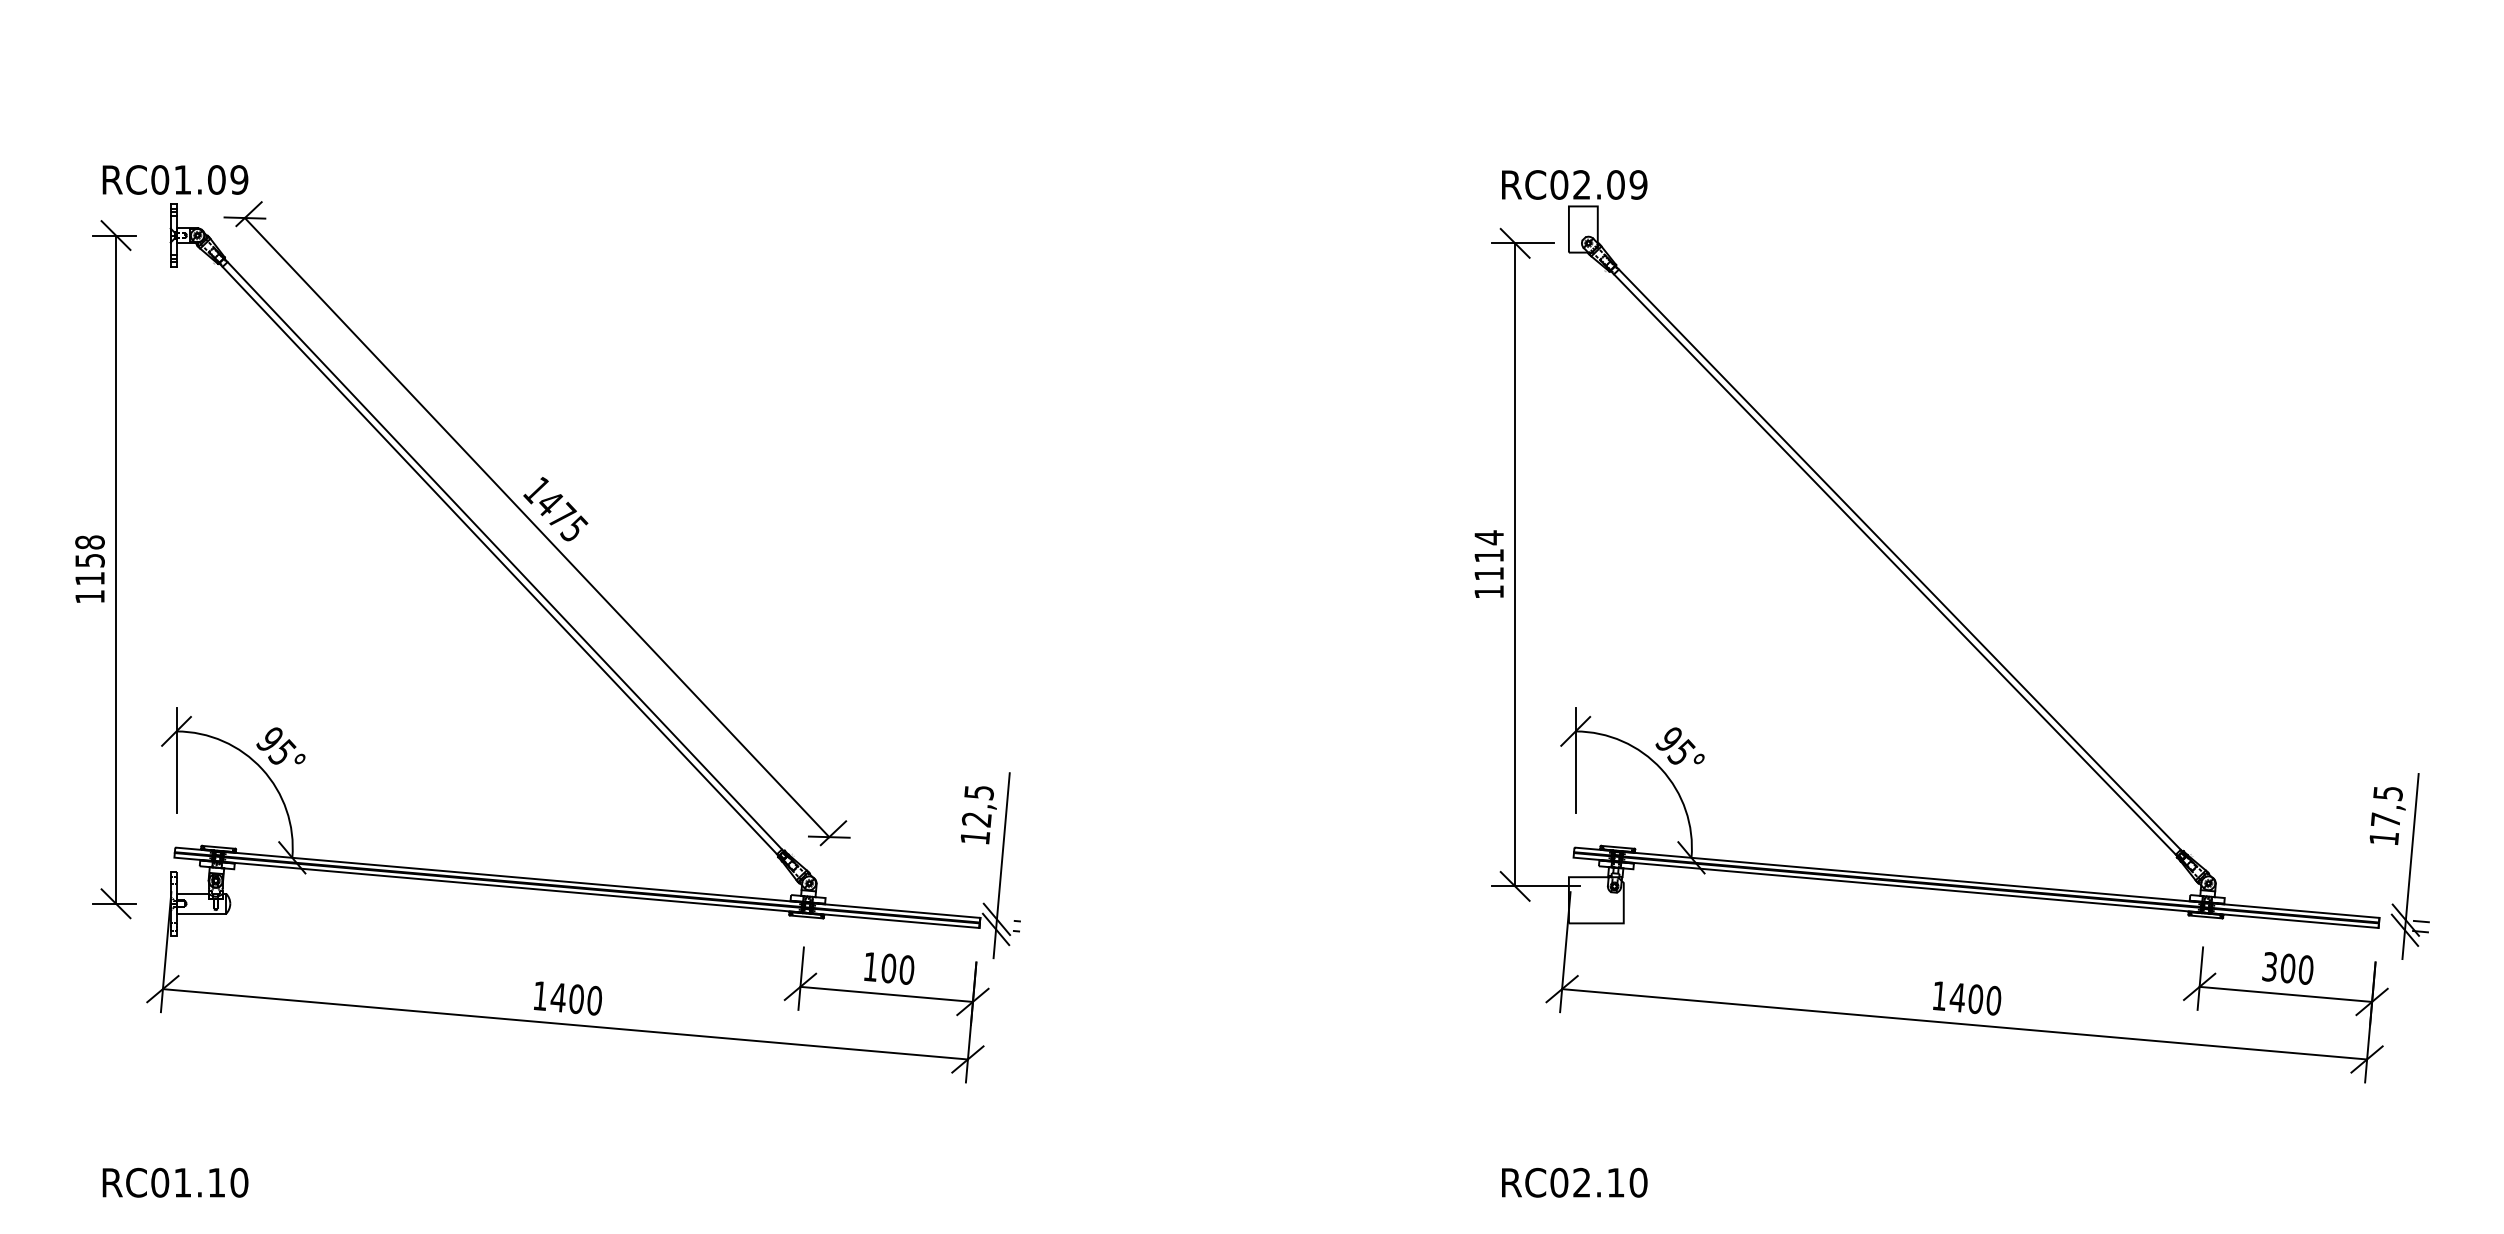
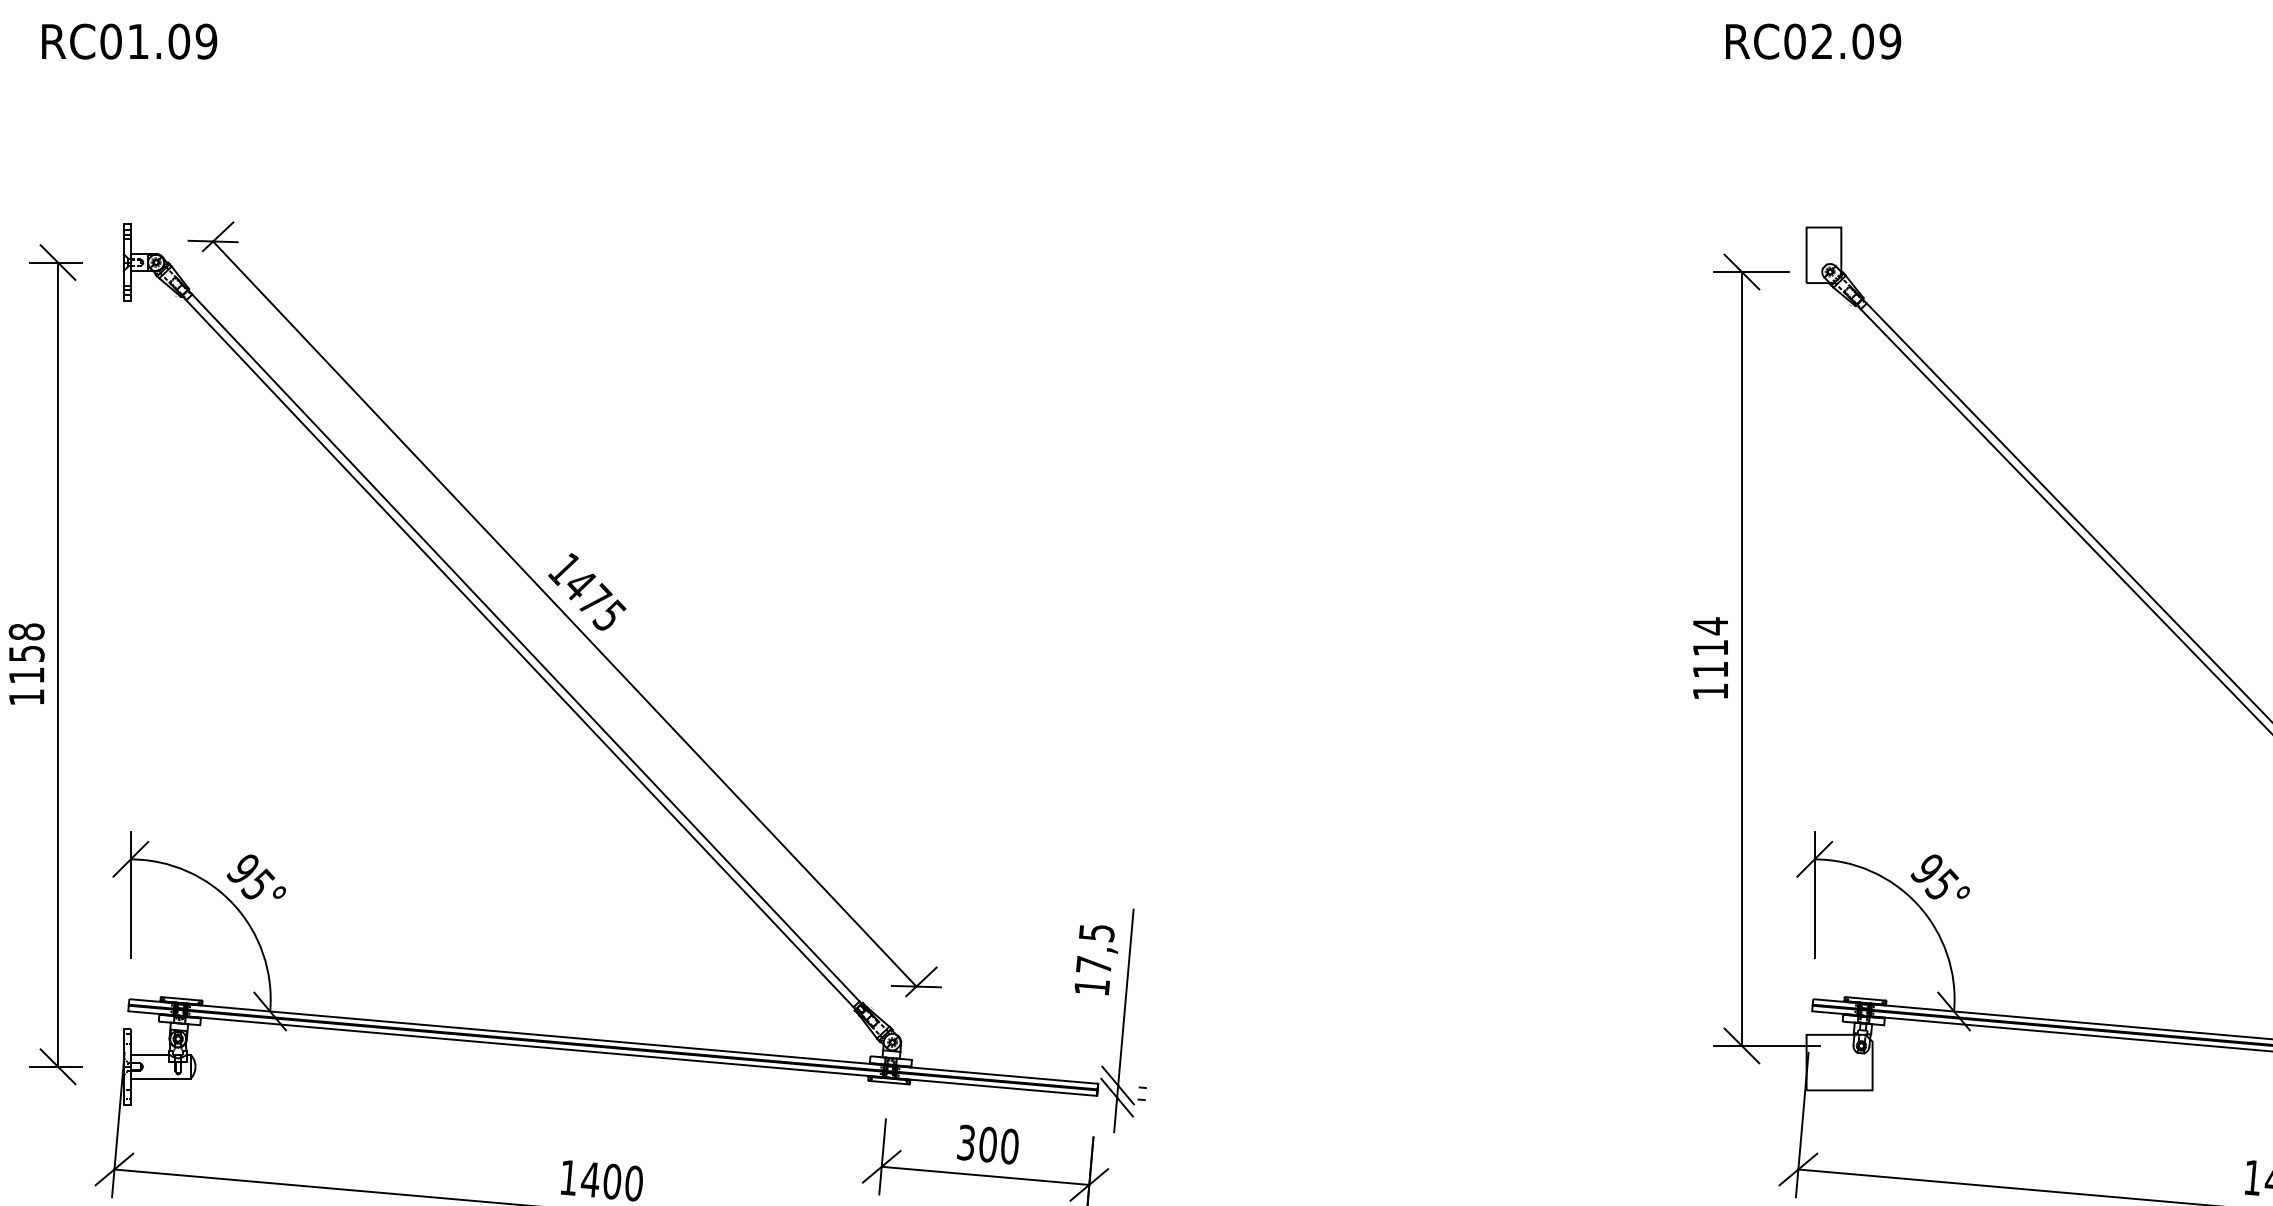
text: (175, 179) -> (129, 41), moved
text: (1574, 184) -> (1813, 41), moved
text: (976, 819) -> (1093, 965), 12,5 -> 17,5
text: (870, 966) -> (966, 1142), 100 -> 300

